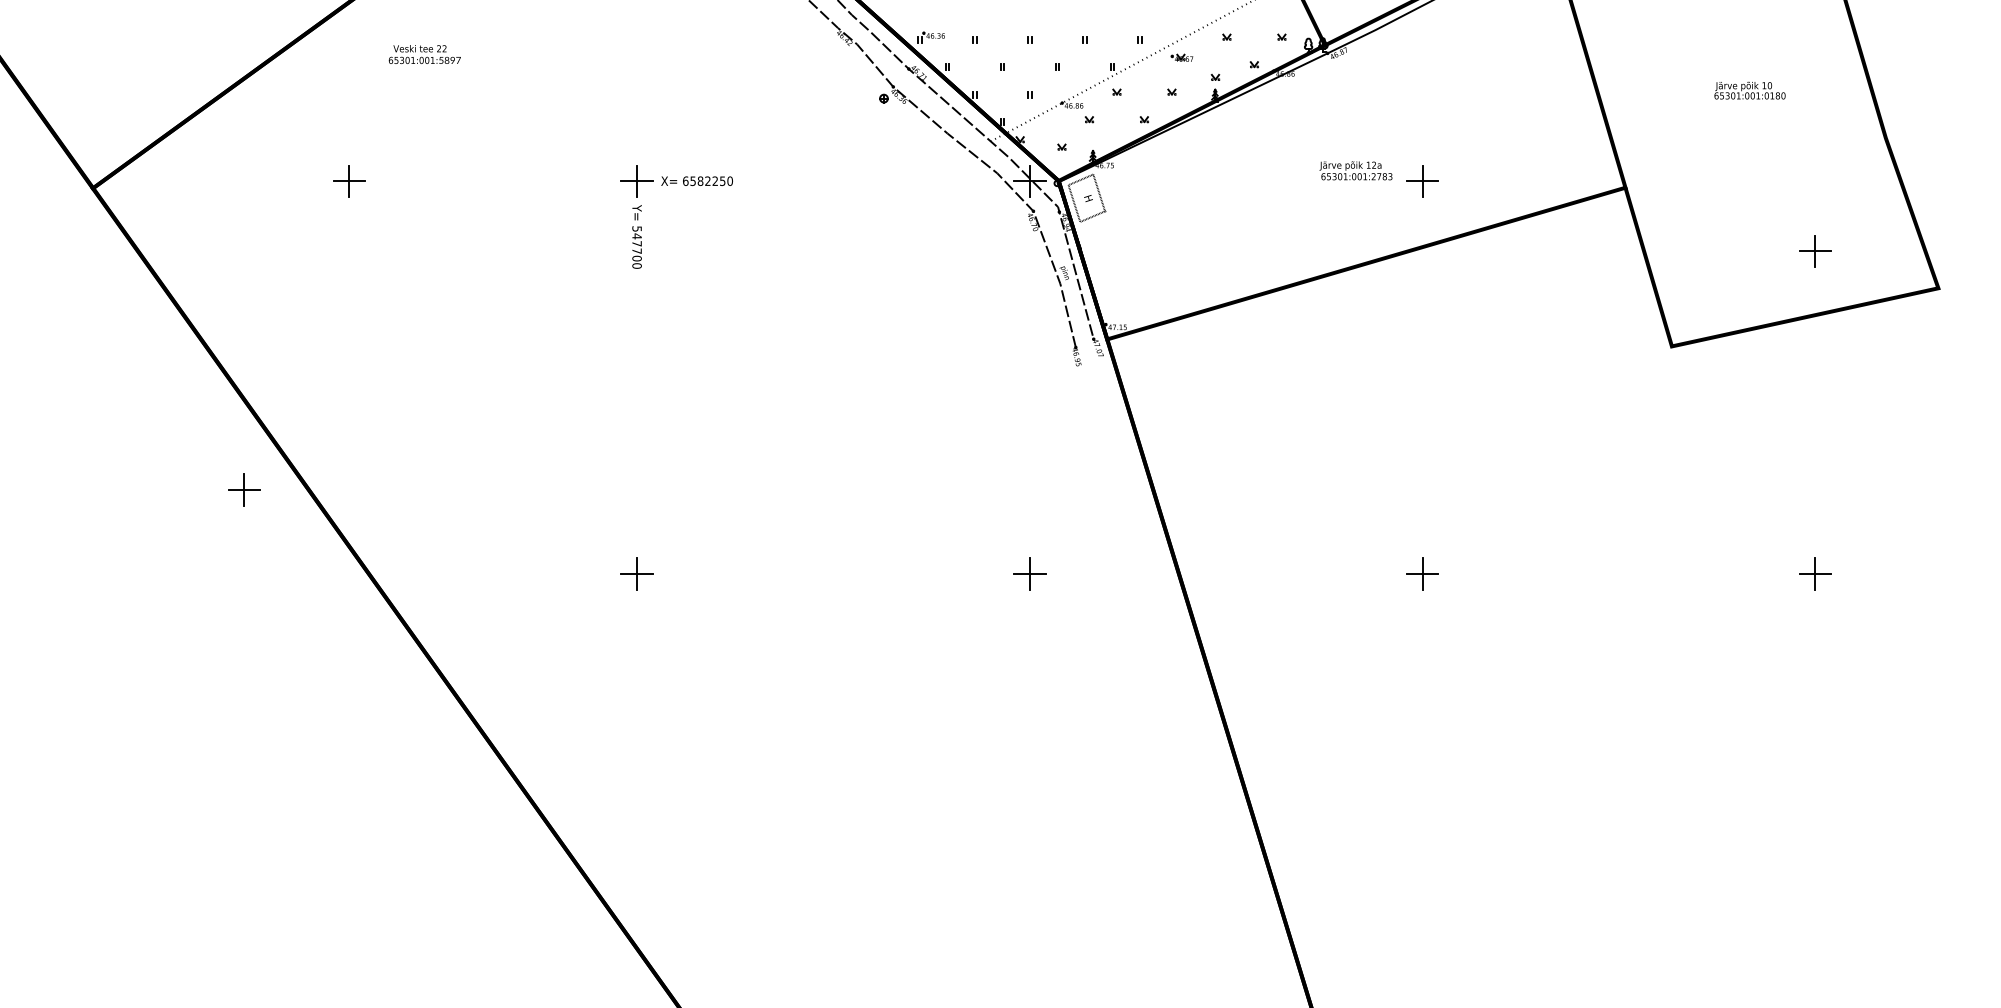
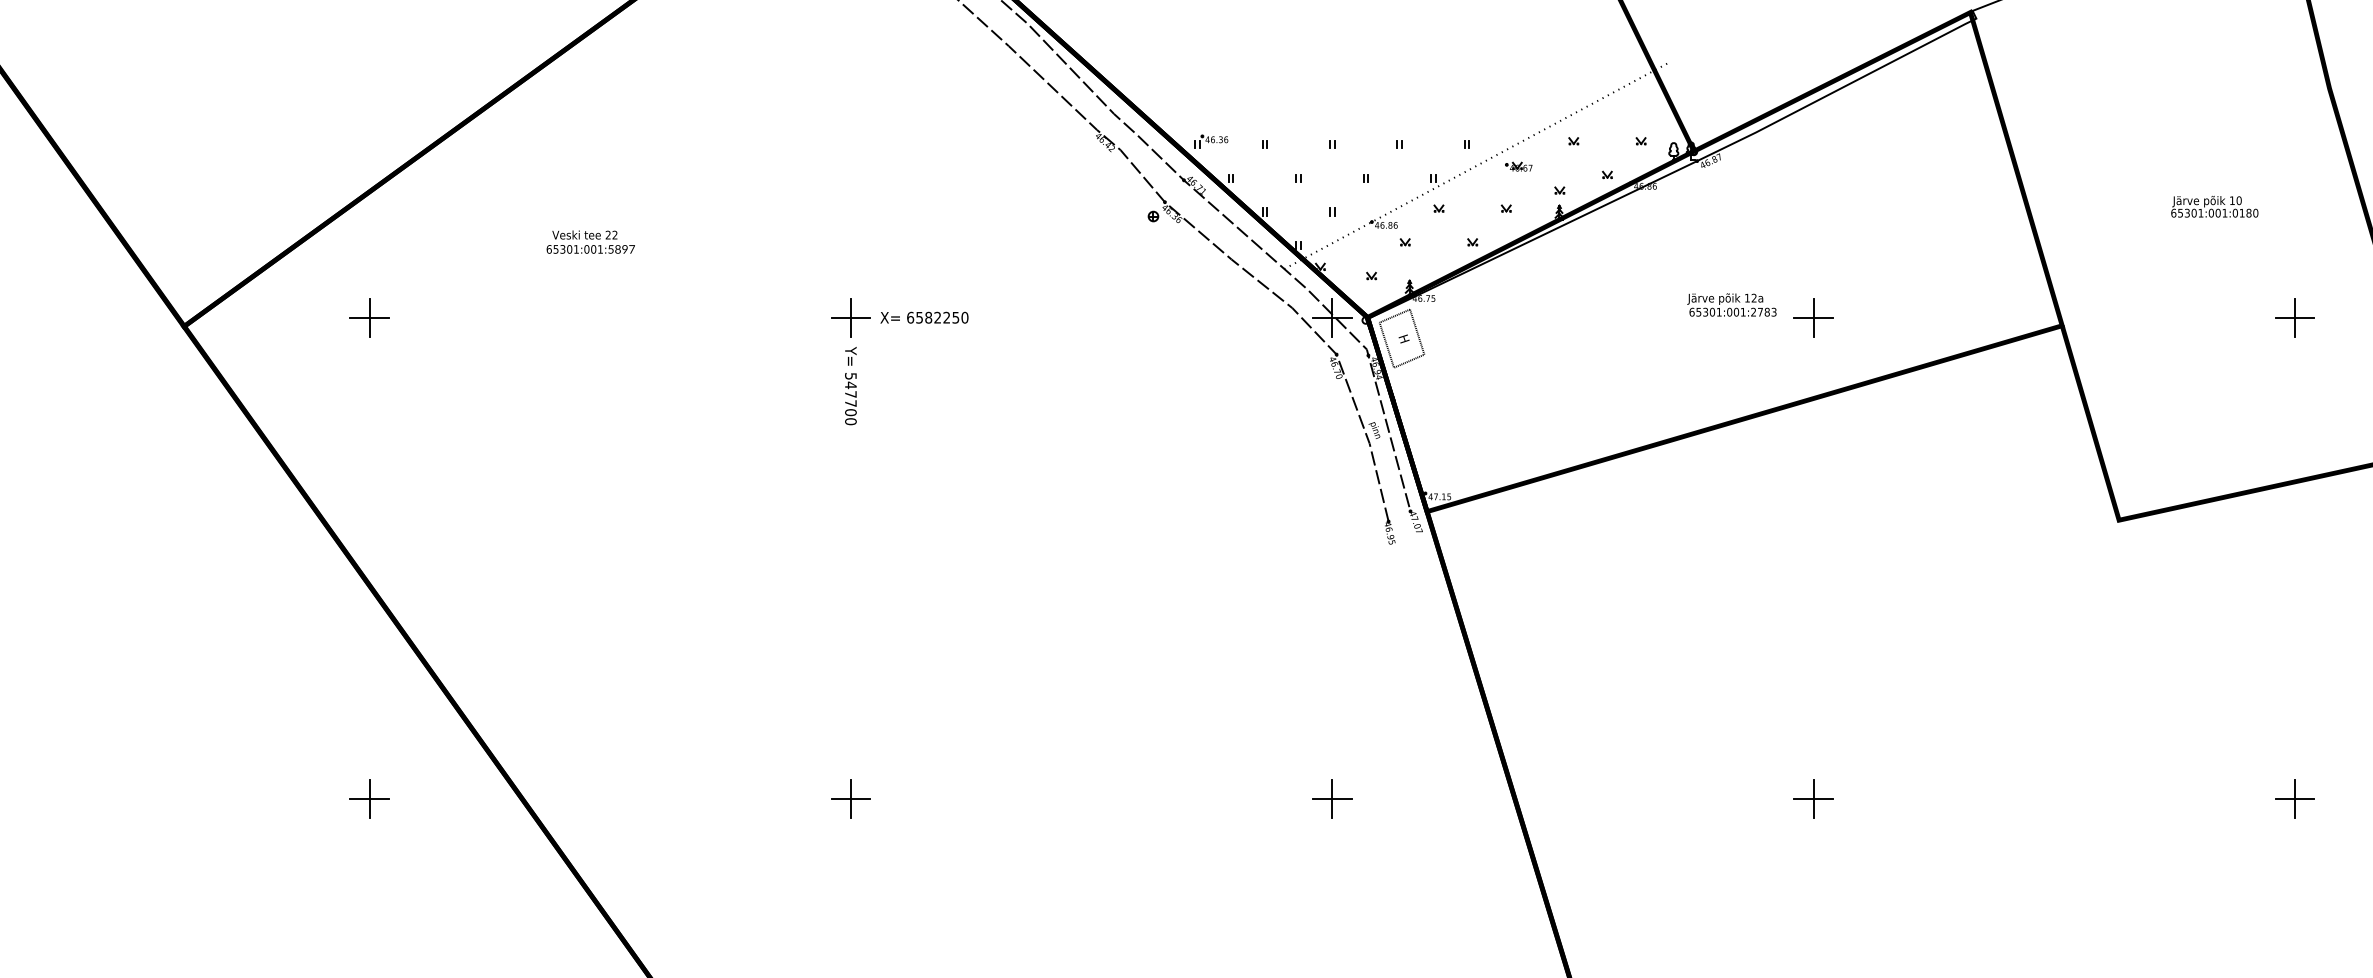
text: (424, 54) -> (590, 242), moved
part: (349, 181) -> (369, 318), moved
part: (1815, 251) -> (2295, 318), moved
part: (244, 489) -> (369, 798), moved

